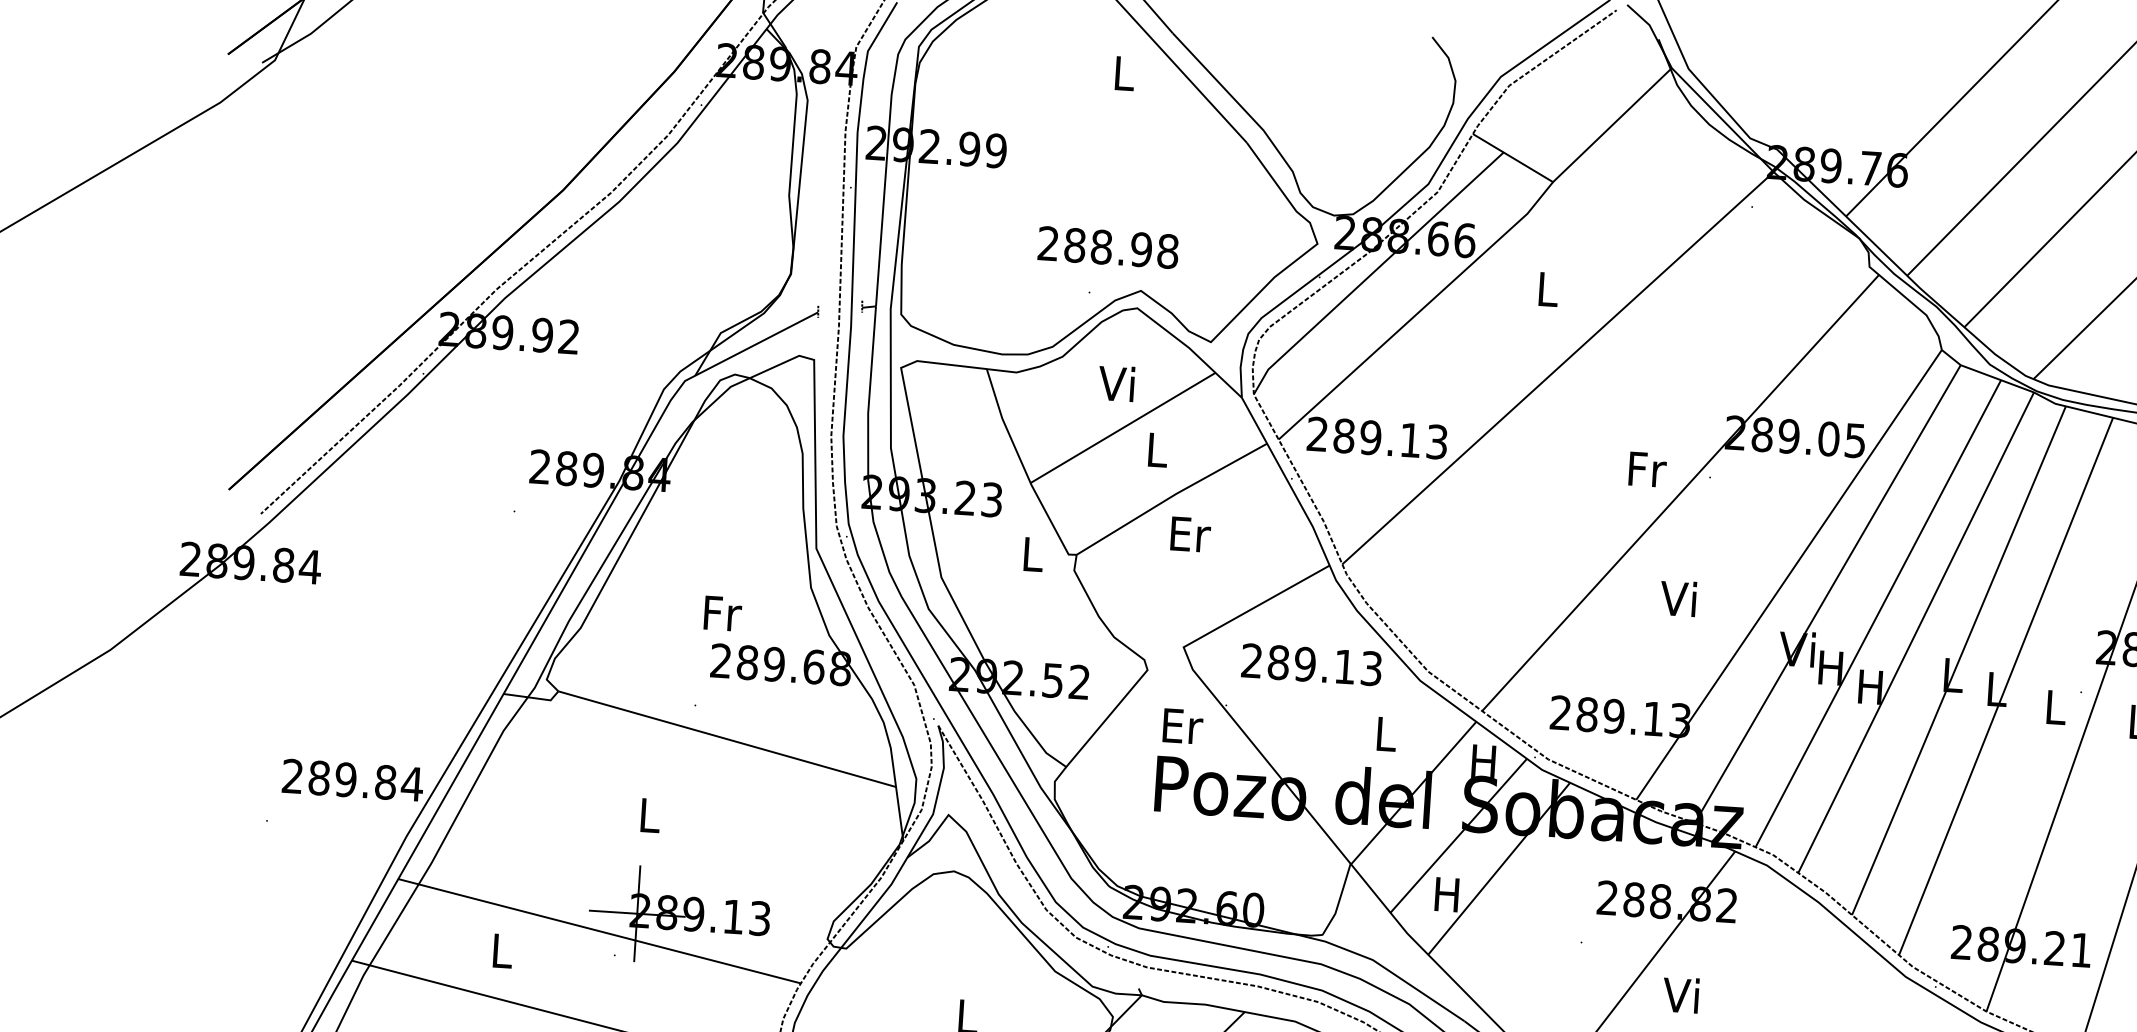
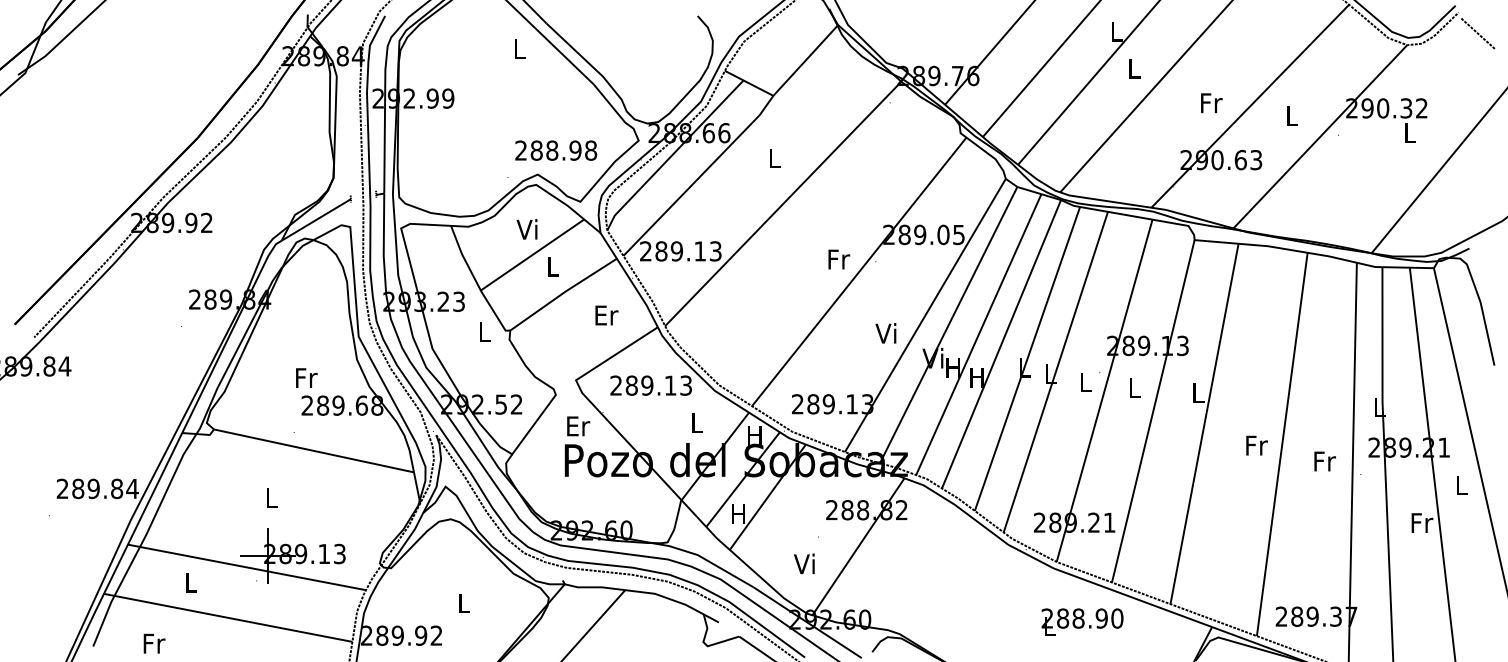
text: (1108, 247) -> (556, 150), moved
text: (1190, 534) -> (606, 315), moved
text: (1677, 598) -> (885, 333), moved
text: (1681, 994) -> (804, 563), moved

